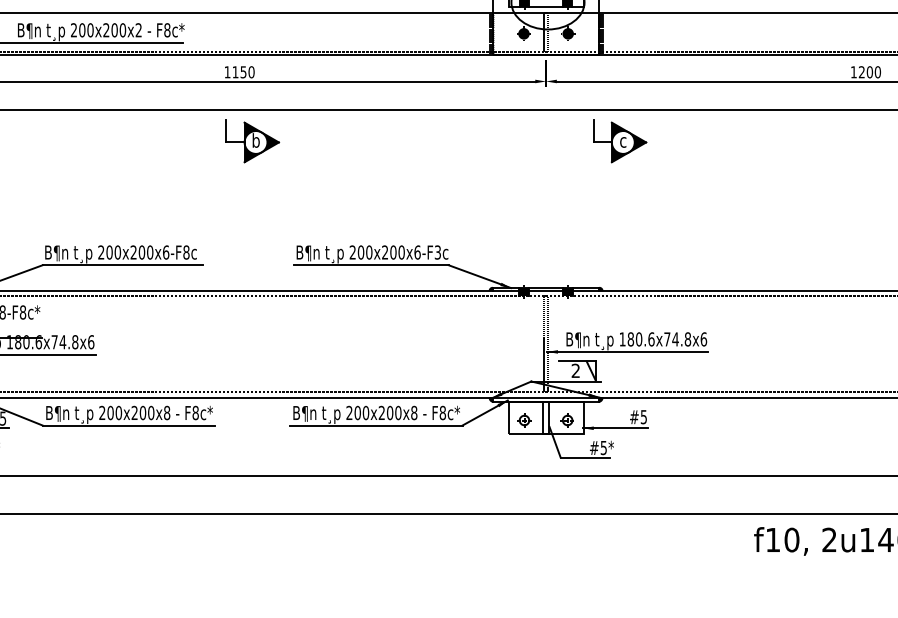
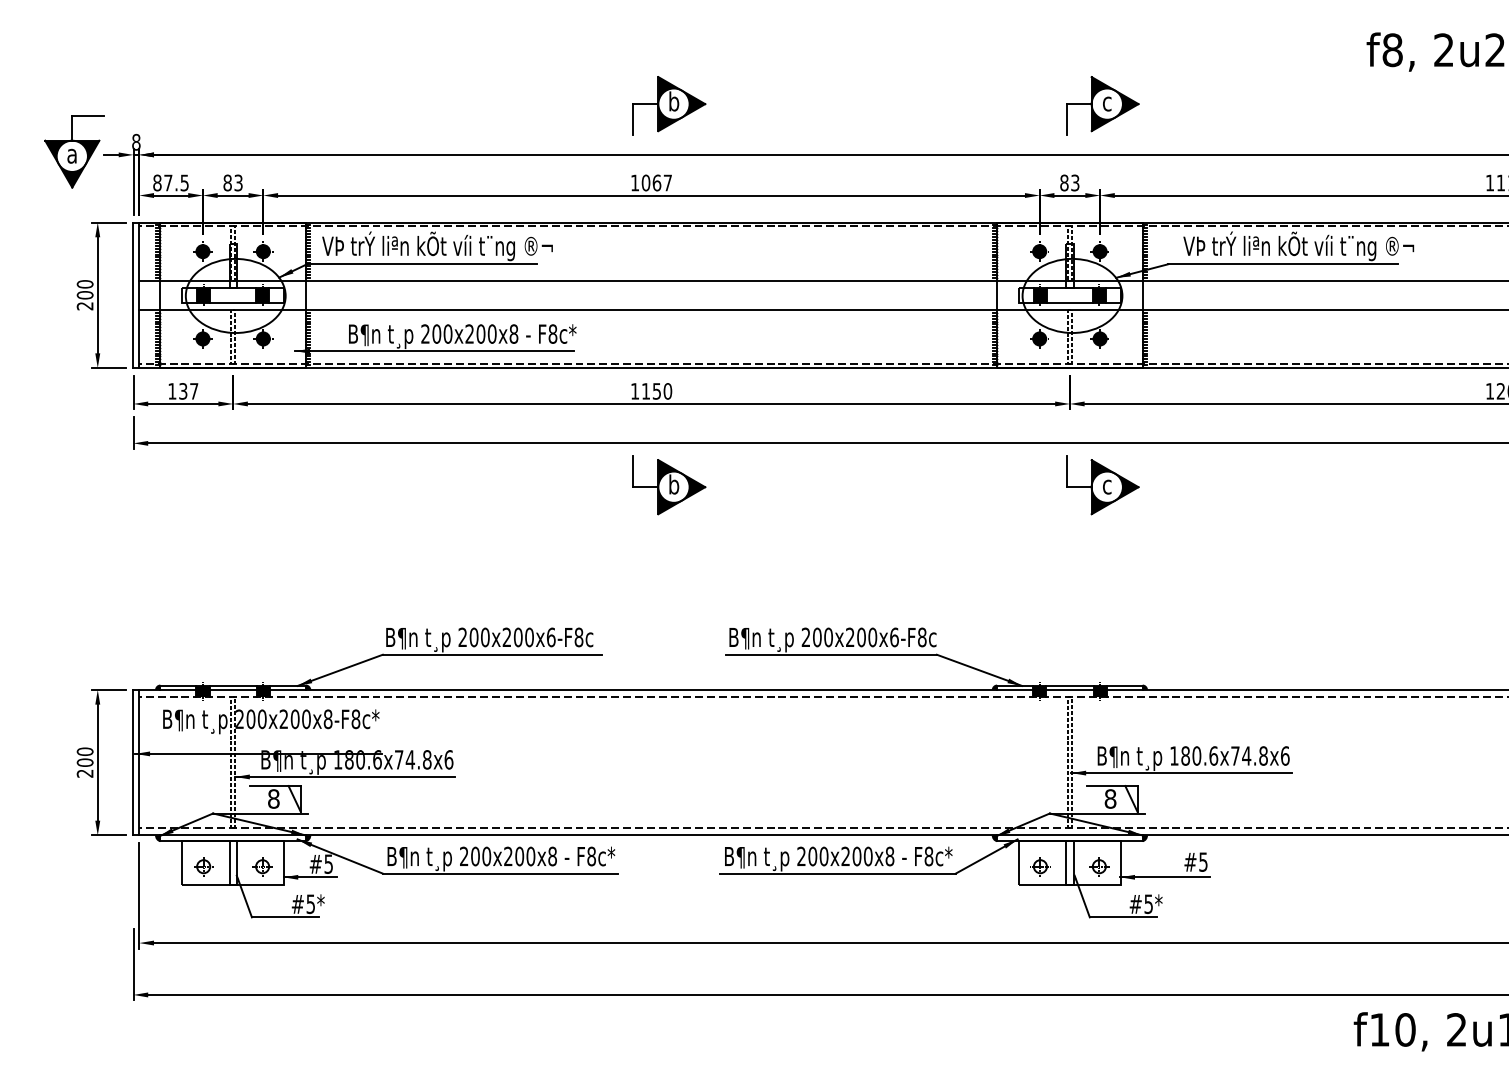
text: (138, 29) -> (513, 333), 200x200x2 -> 200x200x8
part: (619, 141) -> (1102, 485), moved
text: (438, 252) -> (922, 637), 200x200x6-F3c -> 200x200x6-F8c
text: (575, 370) -> (1110, 798), 2 -> 8

